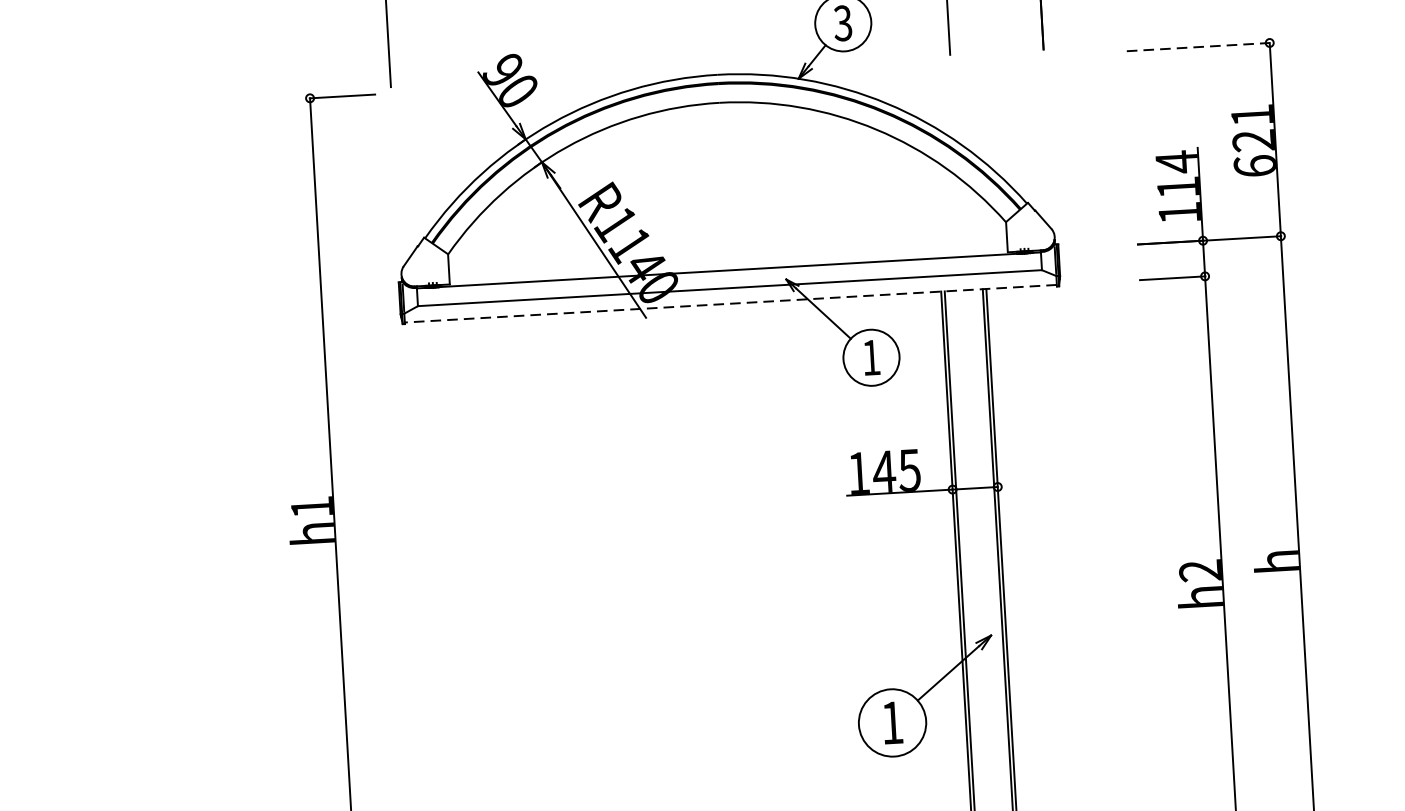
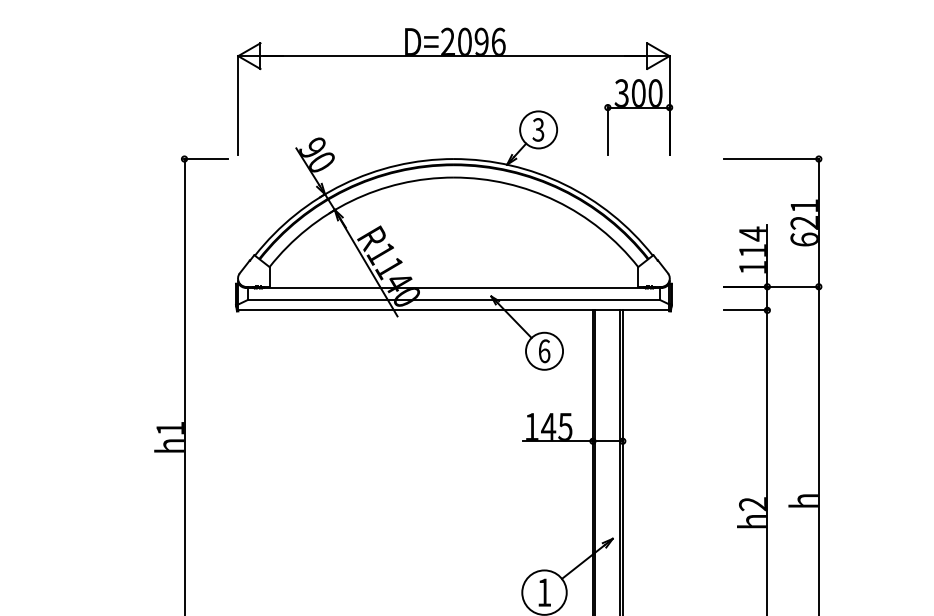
line: (1199, 47) -> (772, 159), dashed -> solid
line: (730, 303) -> (453, 310), dashed -> solid
text: (871, 358) -> (544, 351), 1 -> 6

